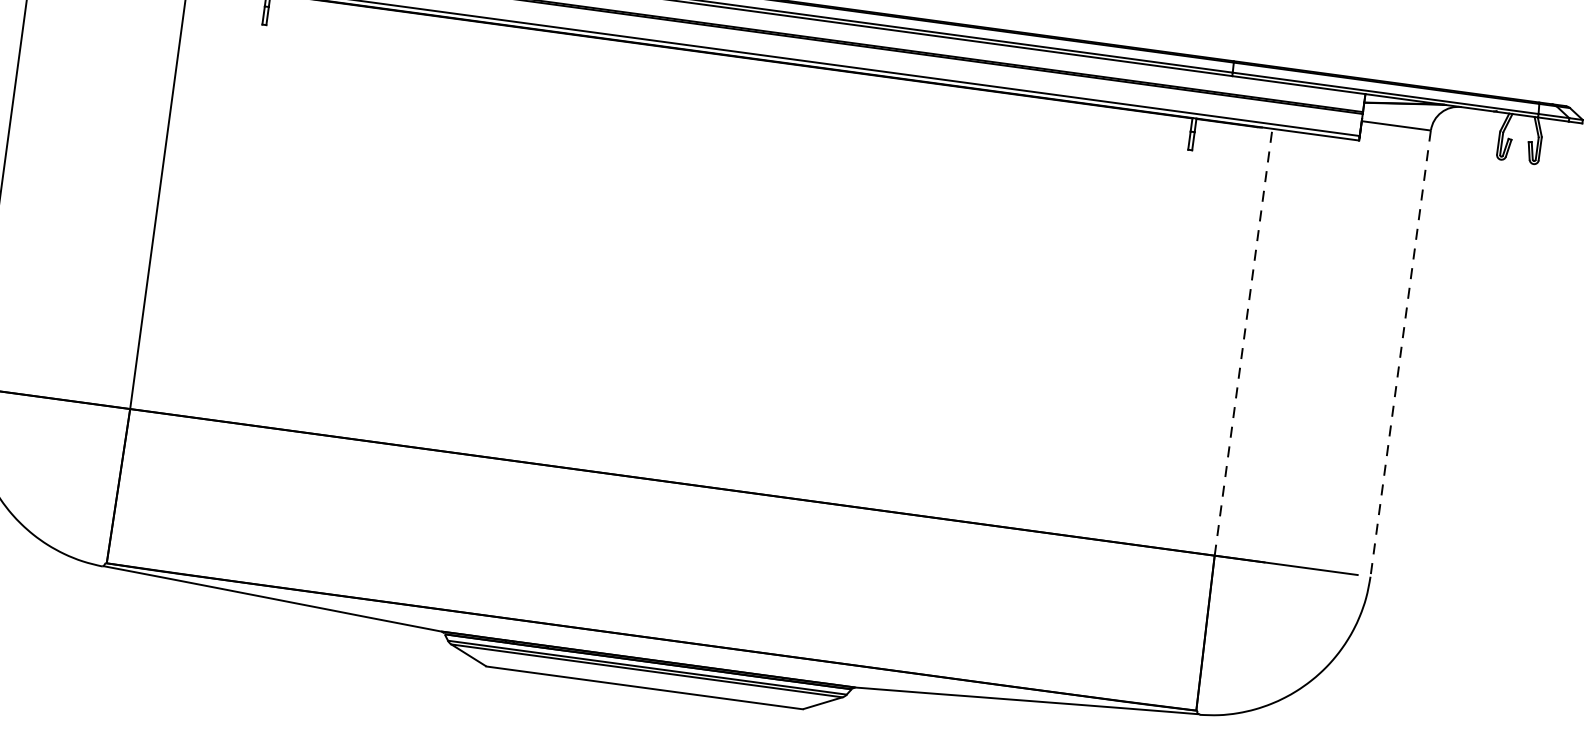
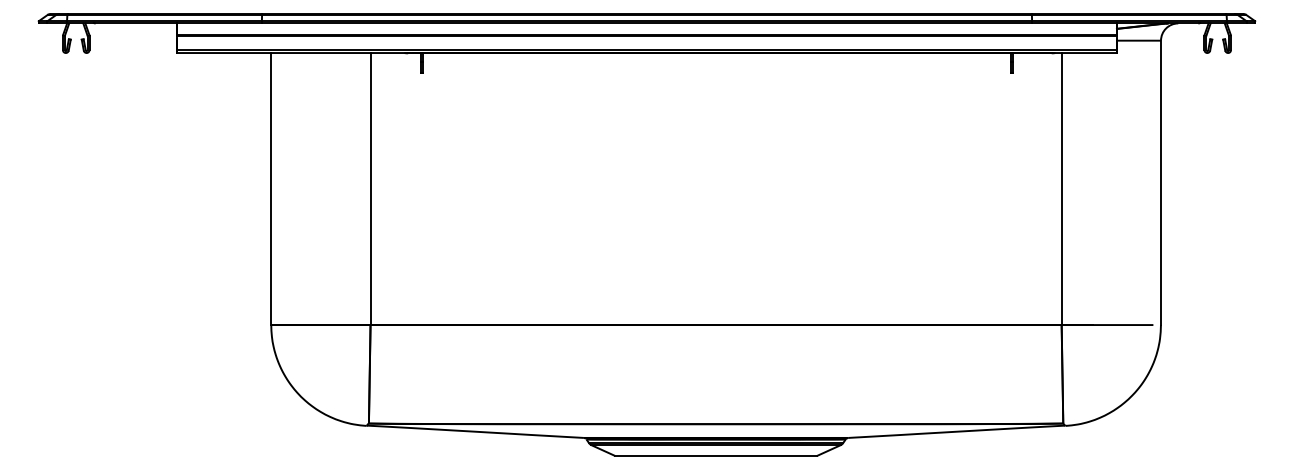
line: (1243, 341) -> (1061, 188), dashed -> solid
line: (1399, 354) -> (1160, 183), dashed -> solid

